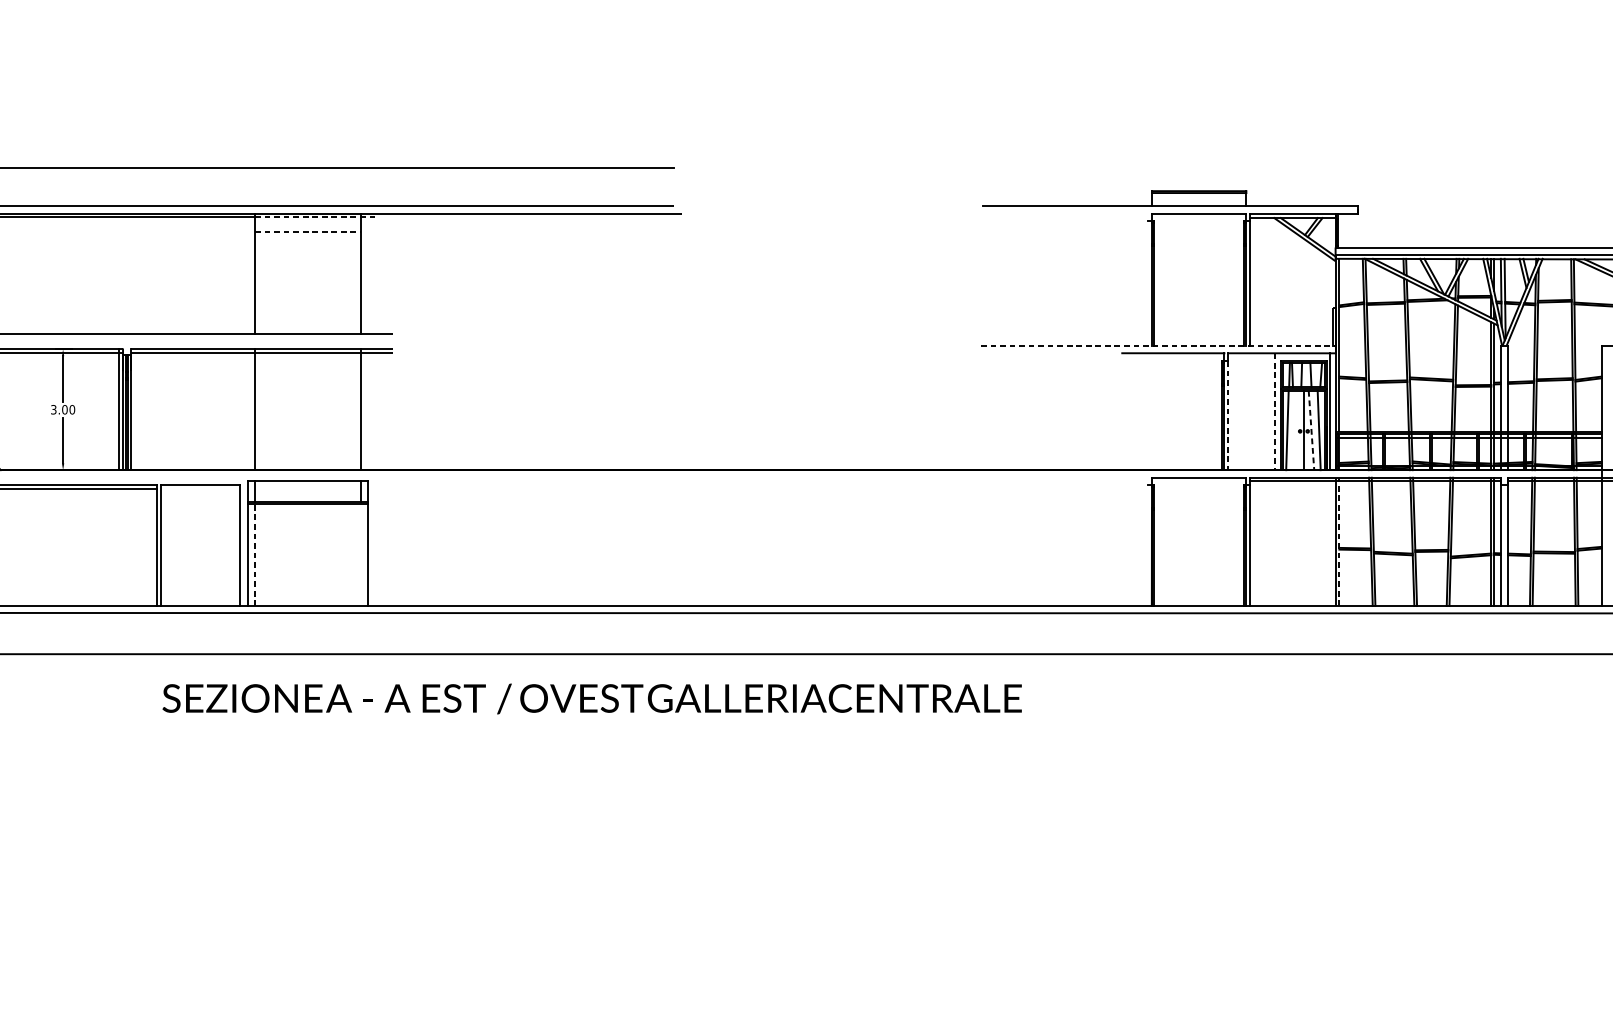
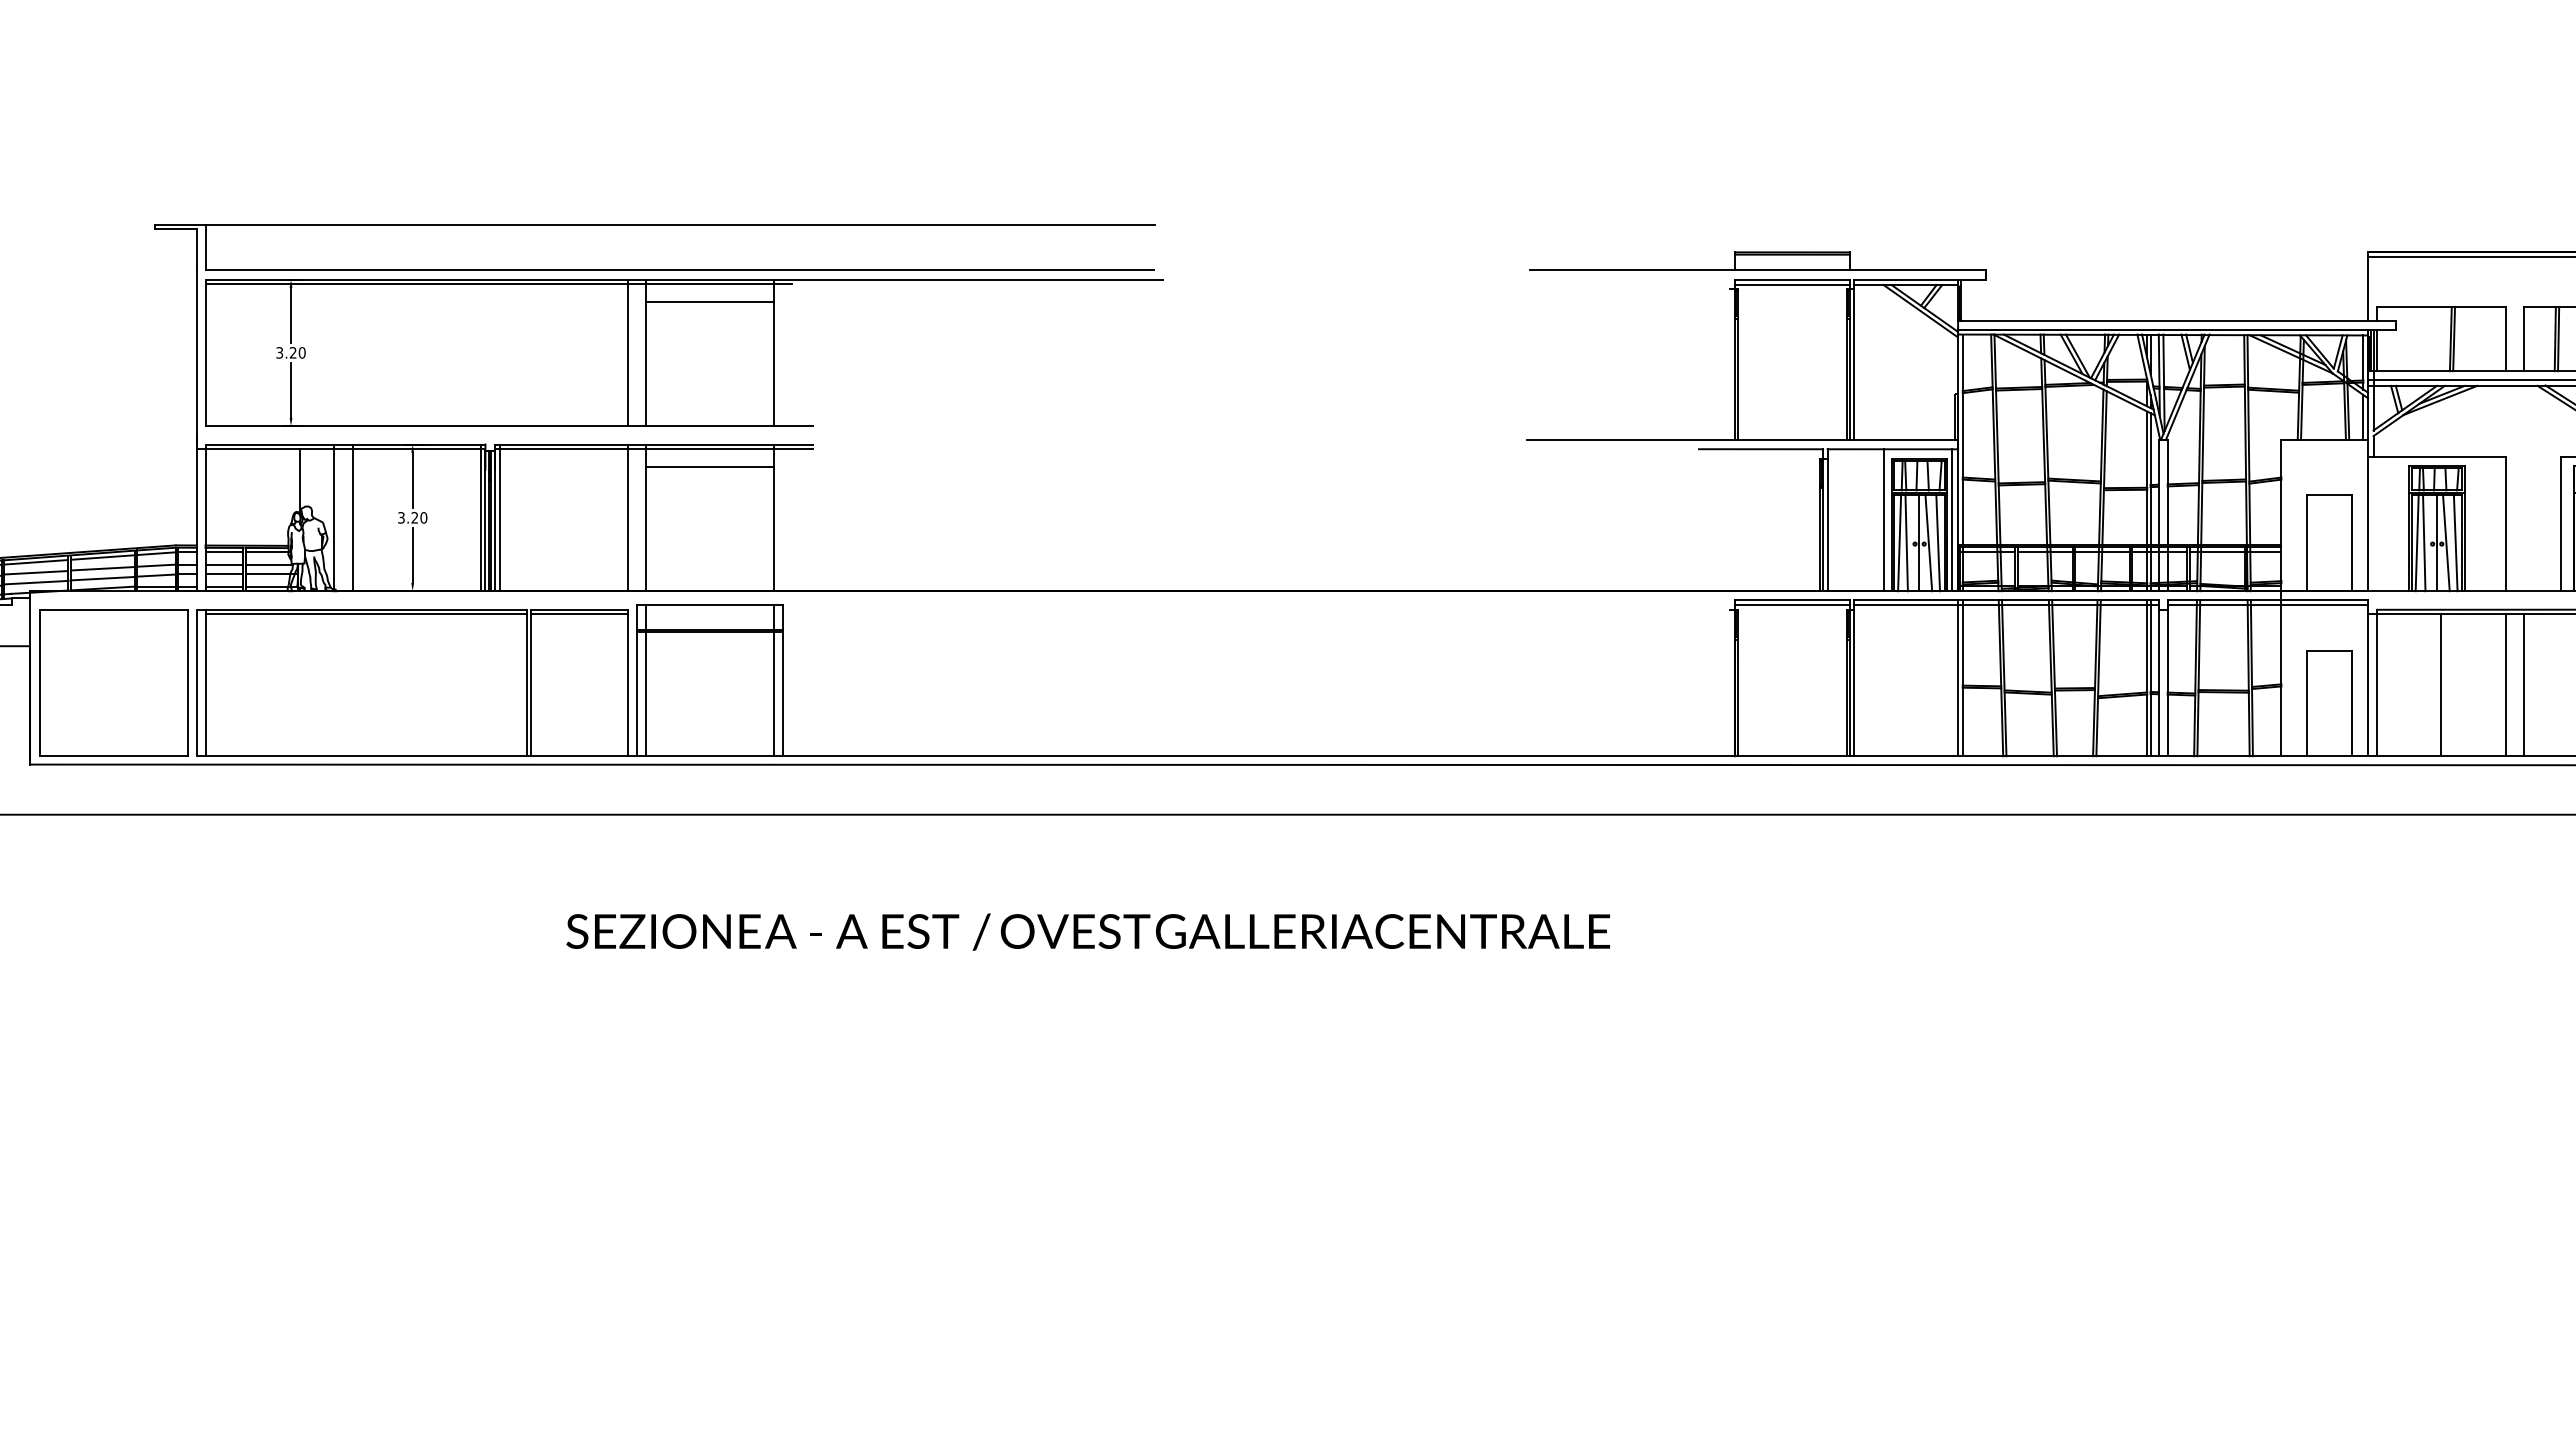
line: (315, 217) -> (719, 284), dashed -> solid
line: (1199, 218) -> (1792, 285), added
line: (308, 232) -> (710, 302), dashed -> solid
line: (239, 273) -> (627, 352), added
line: (1158, 345) -> (1743, 439), dashed -> solid
line: (307, 368) -> (709, 467), added
line: (13, 409) -> (352, 517), added
text: (64, 409) -> (414, 517), 3.00 -> 3.20
line: (134, 409) -> (499, 517), added
line: (239, 409) -> (627, 517), added
line: (1274, 411) -> (1884, 520), dashed -> solid
line: (1228, 416) -> (1827, 525), dashed -> solid
line: (1293, 430) -> (1906, 542), added
line: (1311, 430) -> (1928, 543), dashed -> solid
line: (1199, 481) -> (1792, 604), added
line: (200, 489) -> (579, 614), added
line: (1339, 542) -> (1962, 678), dashed -> solid
line: (254, 555) -> (645, 694), dashed -> solid
line: (361, 555) -> (774, 694), added
text: (591, 698) -> (1087, 931), moved

